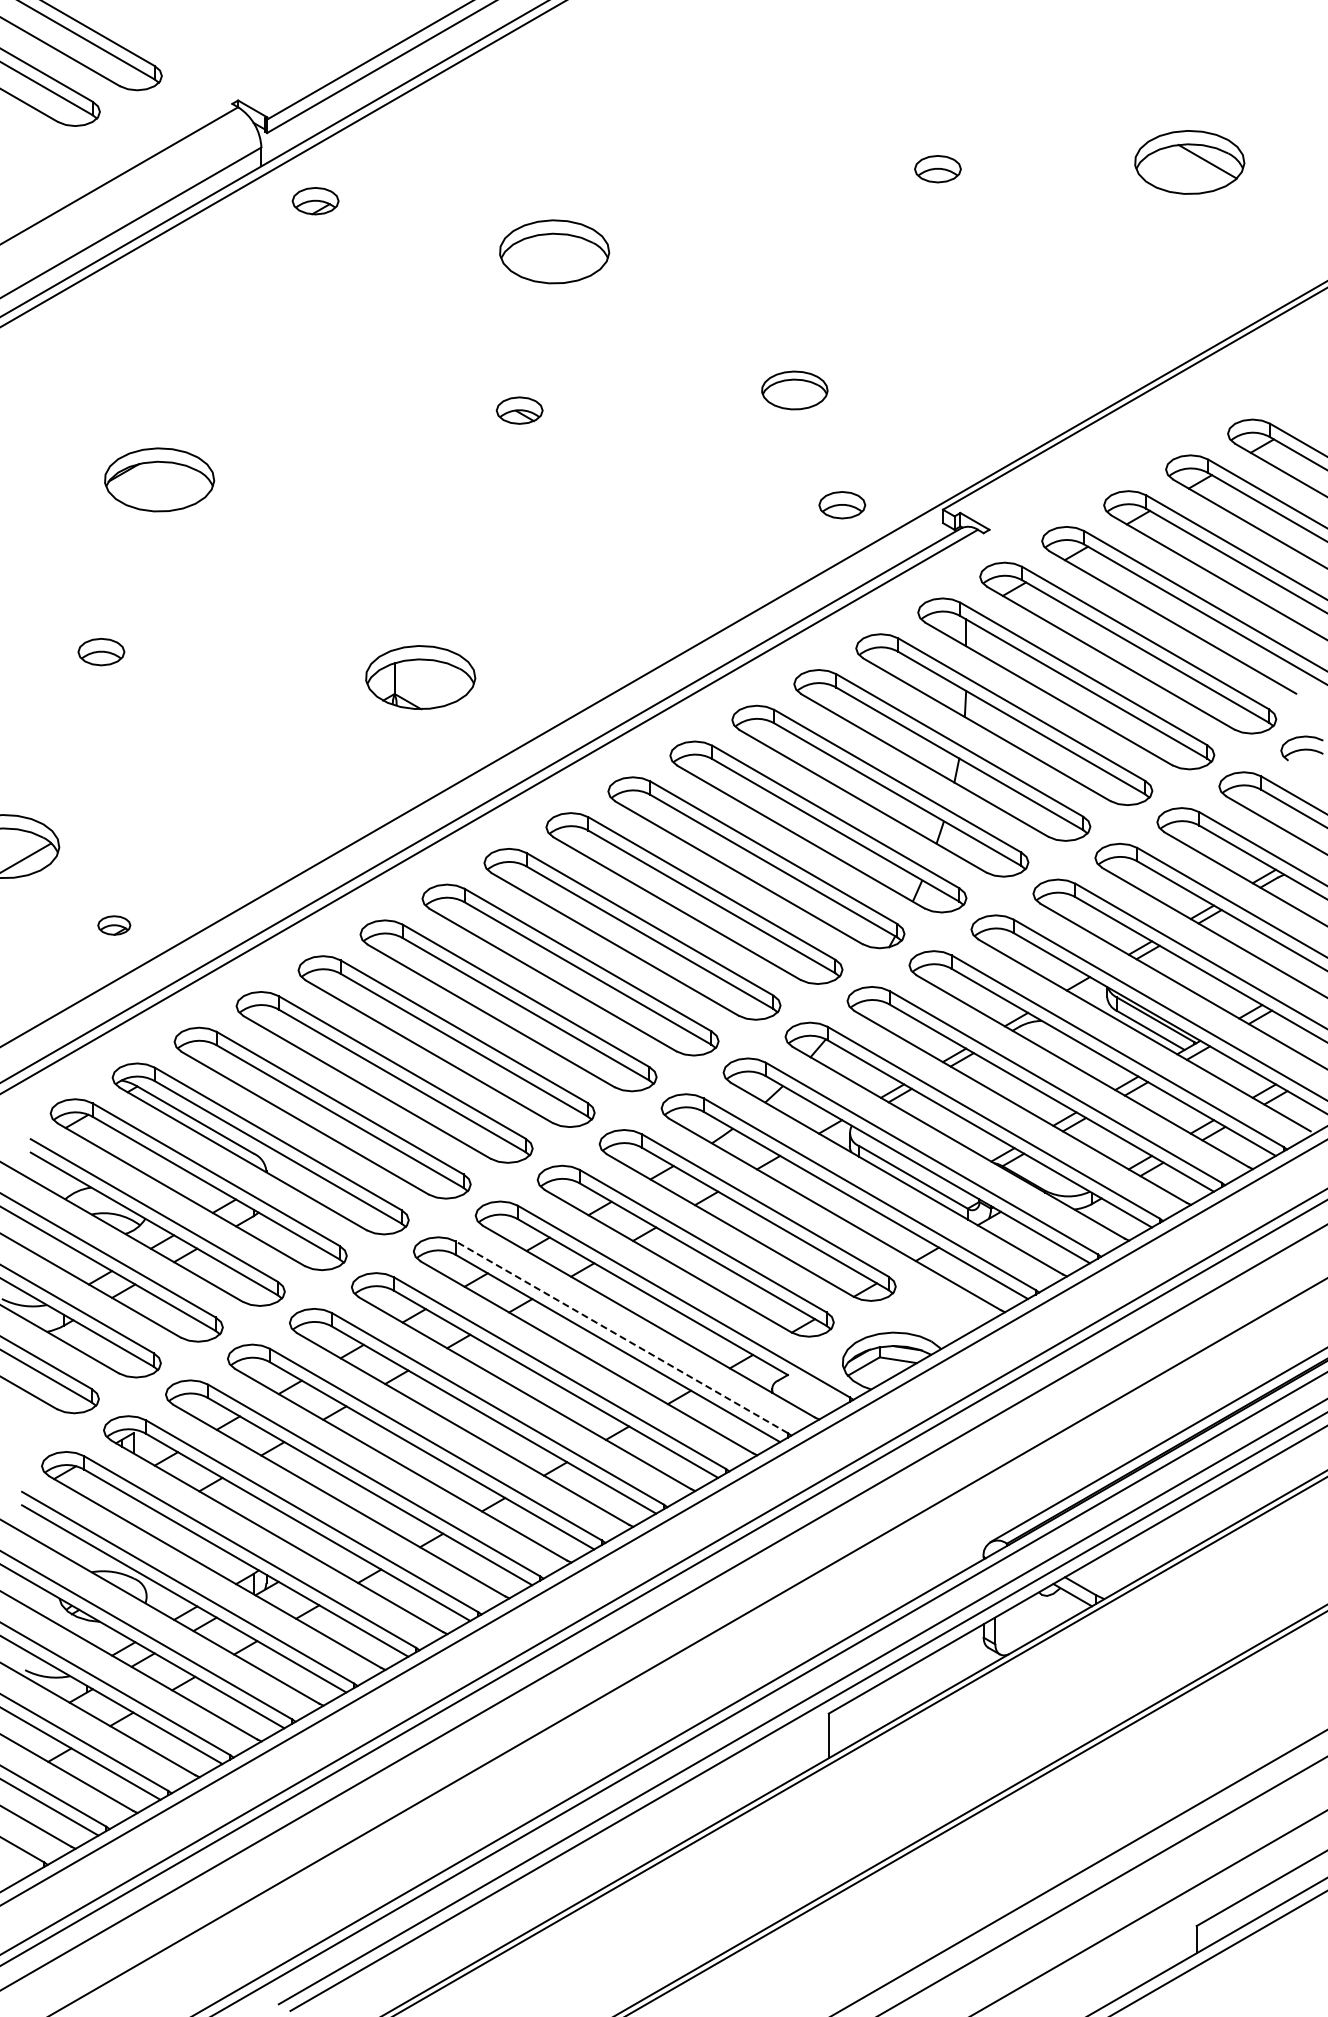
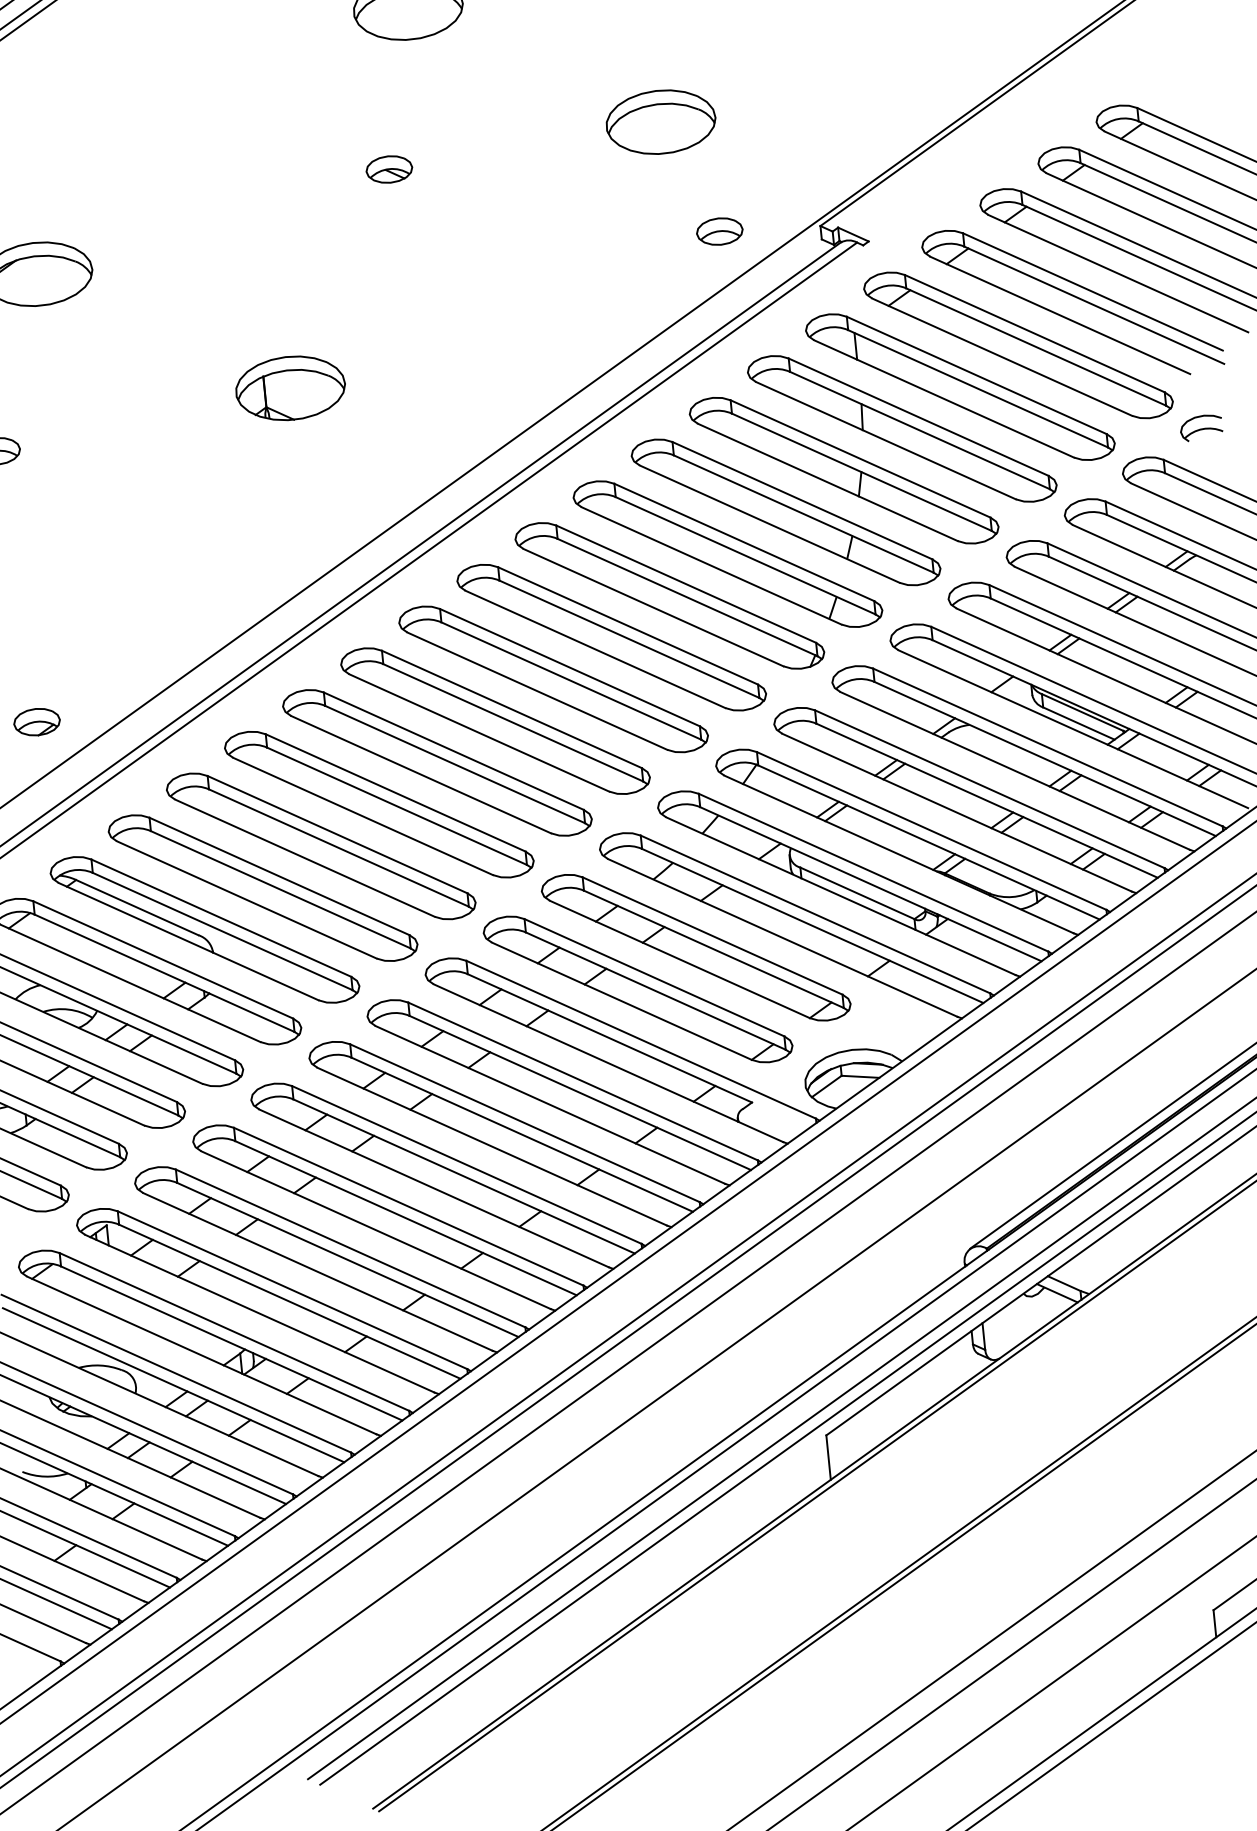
part: (794, 390) -> (660, 122), size x1.67
part: (420, 677) -> (290, 388), moved
part: (114, 925) -> (37, 722), size x1.43
line: (621, 1337) -> (582, 1081), dashed -> solid

